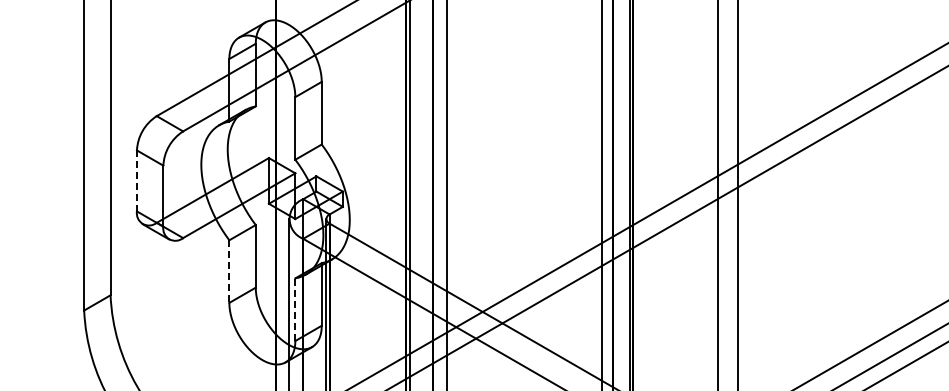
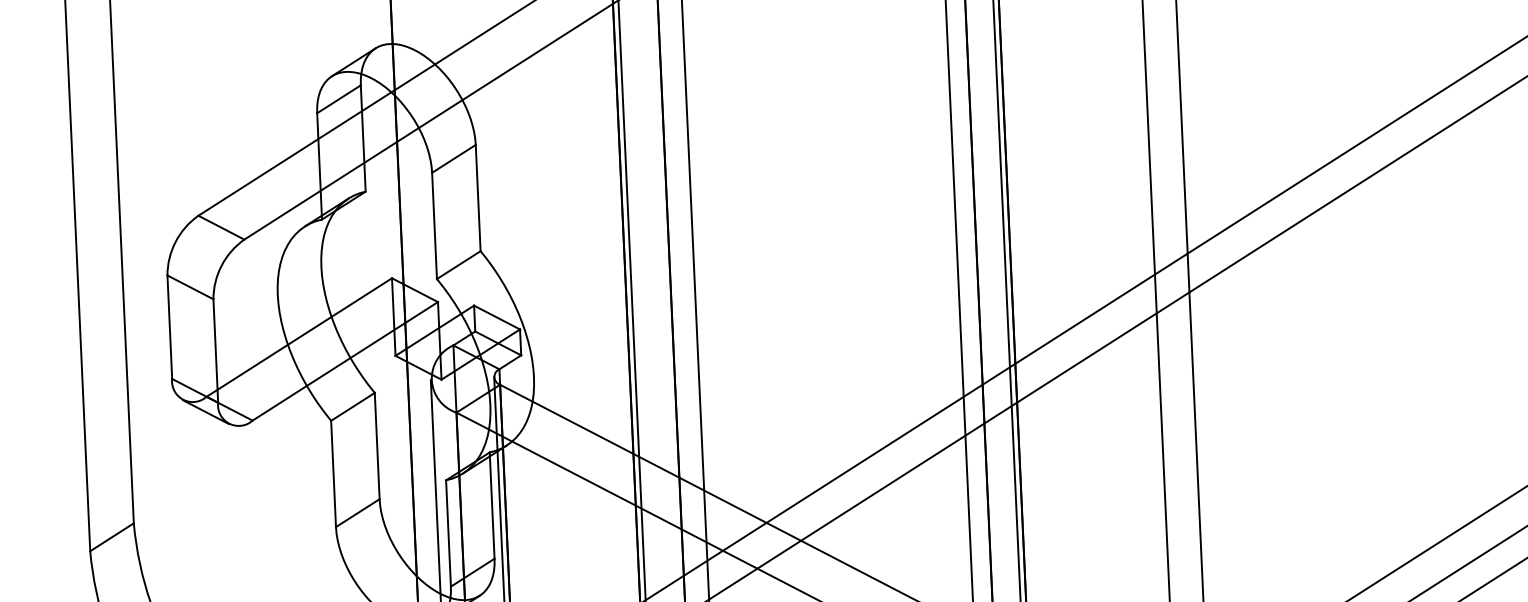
line: (136, 181) -> (169, 328), dashed -> solid
line: (229, 272) -> (333, 475), dashed -> solid
line: (295, 309) -> (448, 533), dashed -> solid

